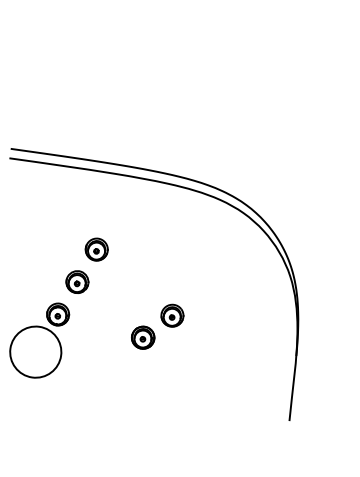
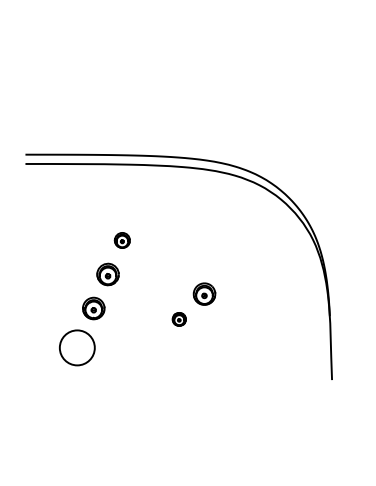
part: (96, 249) -> (122, 240), size x0.7
part: (143, 337) -> (179, 319), size x0.6
circle: (36, 351) -> (77, 347), size x0.7

